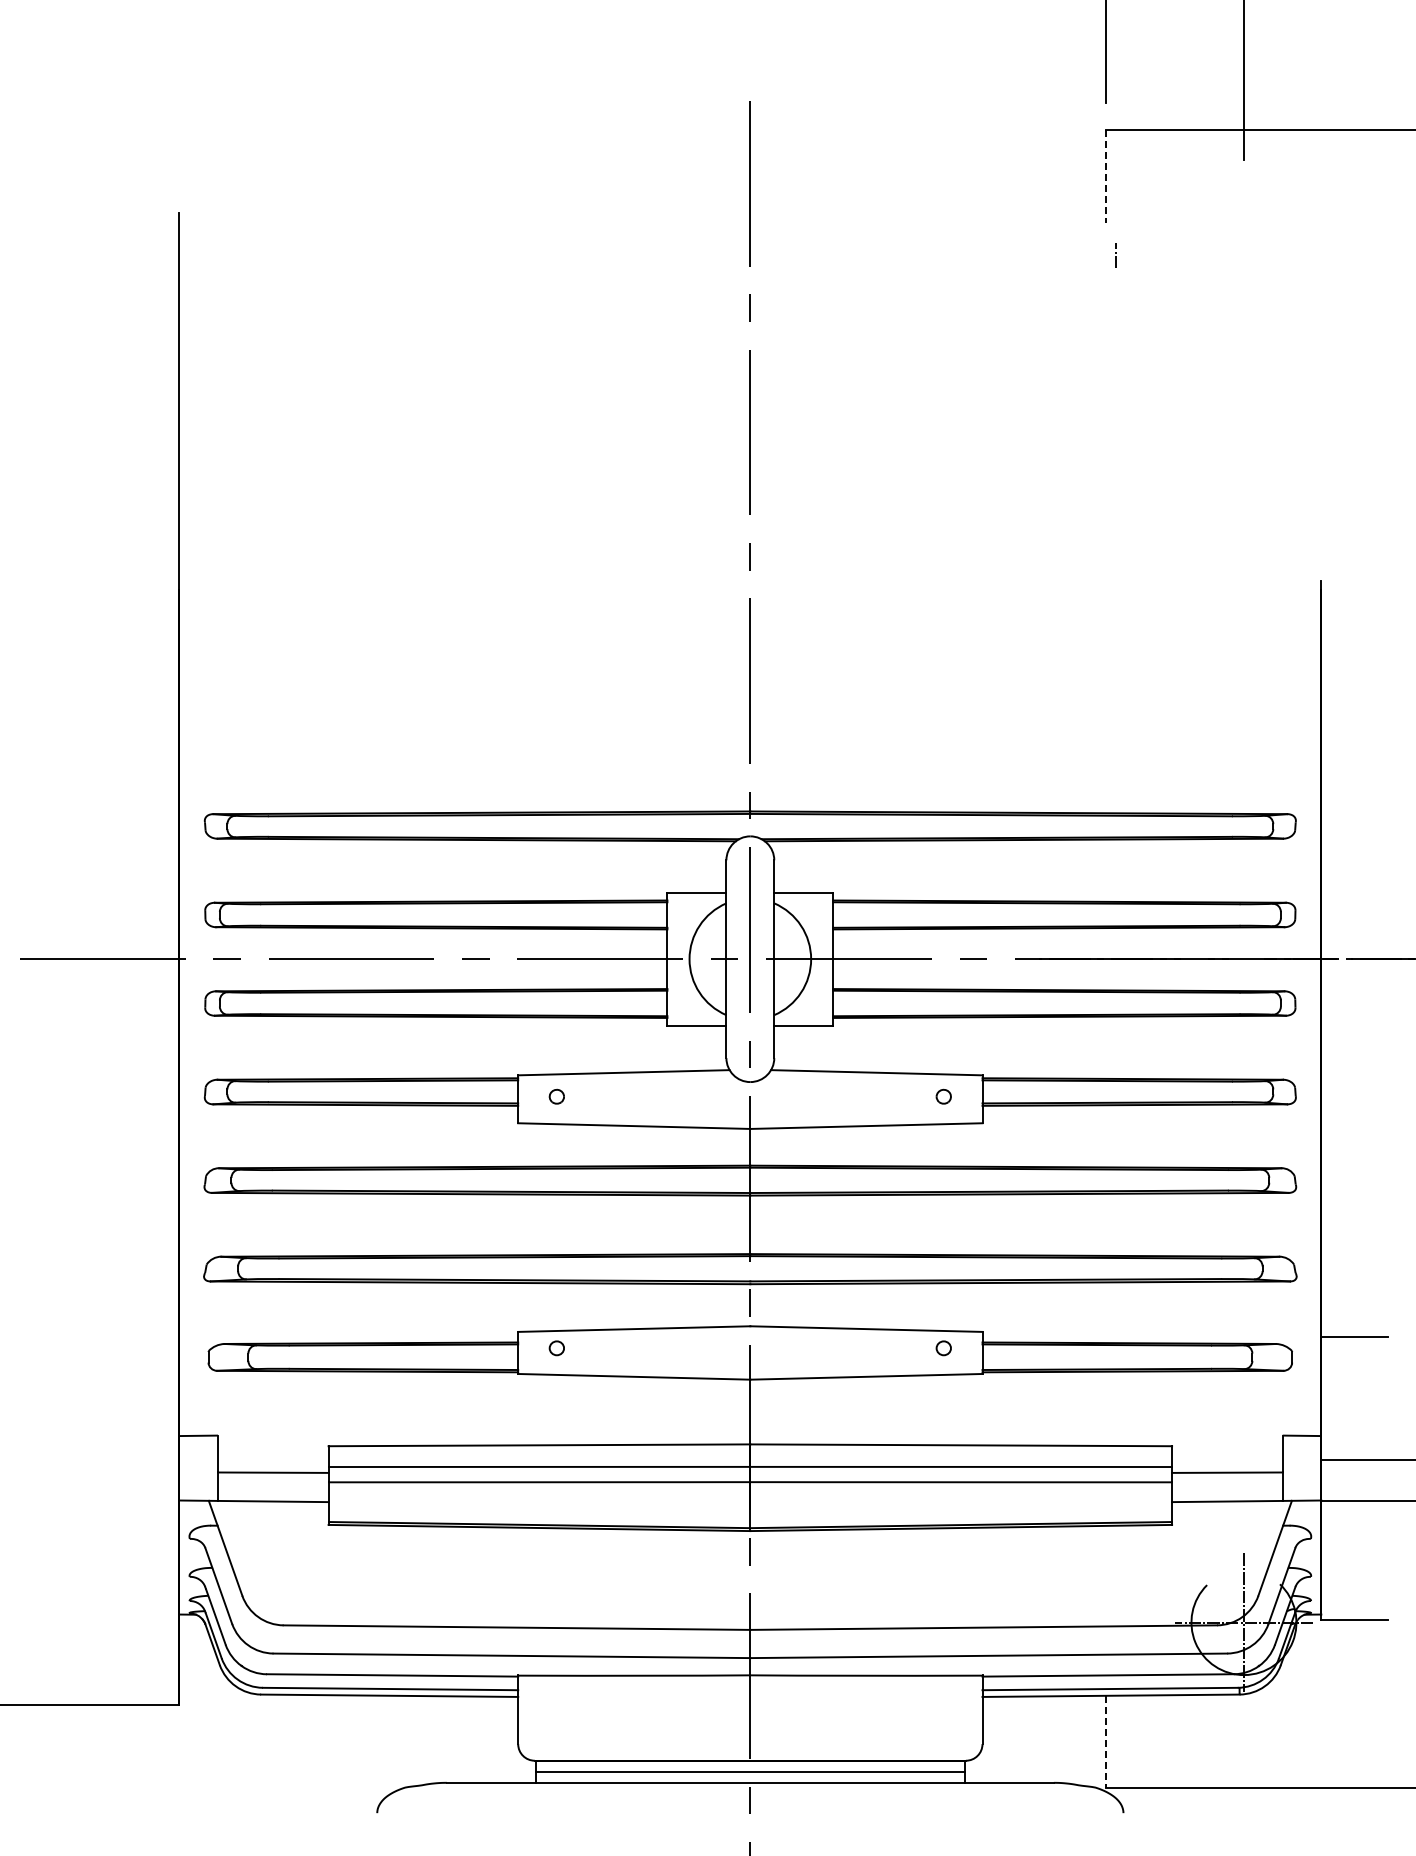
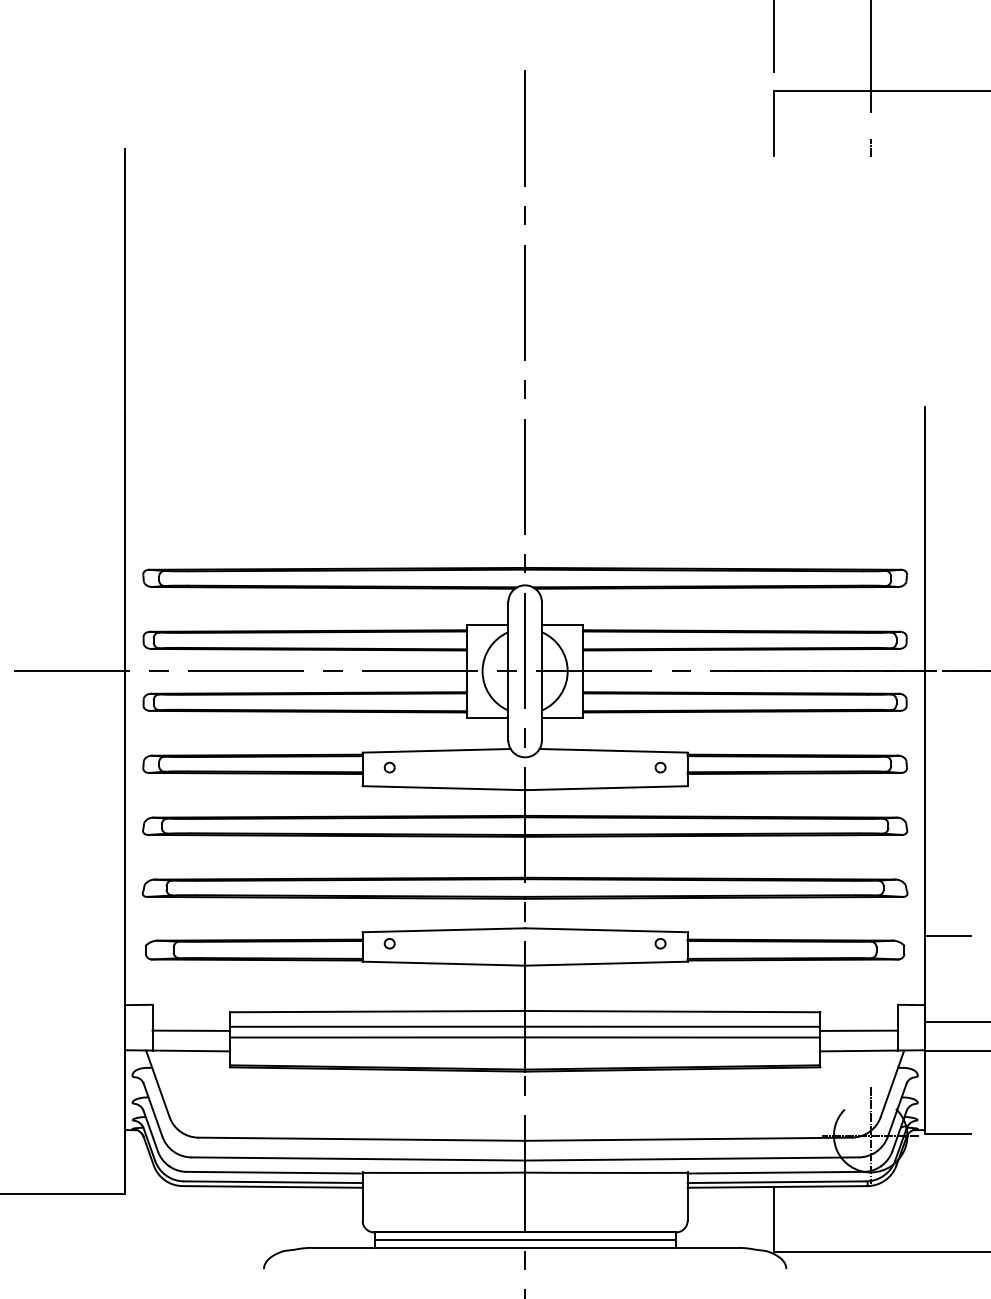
line: (1105, 176) -> (773, 123), dashed -> solid
line: (1115, 256) -> (870, 148), moved
line: (1105, 1742) -> (773, 1219), dashed -> solid

